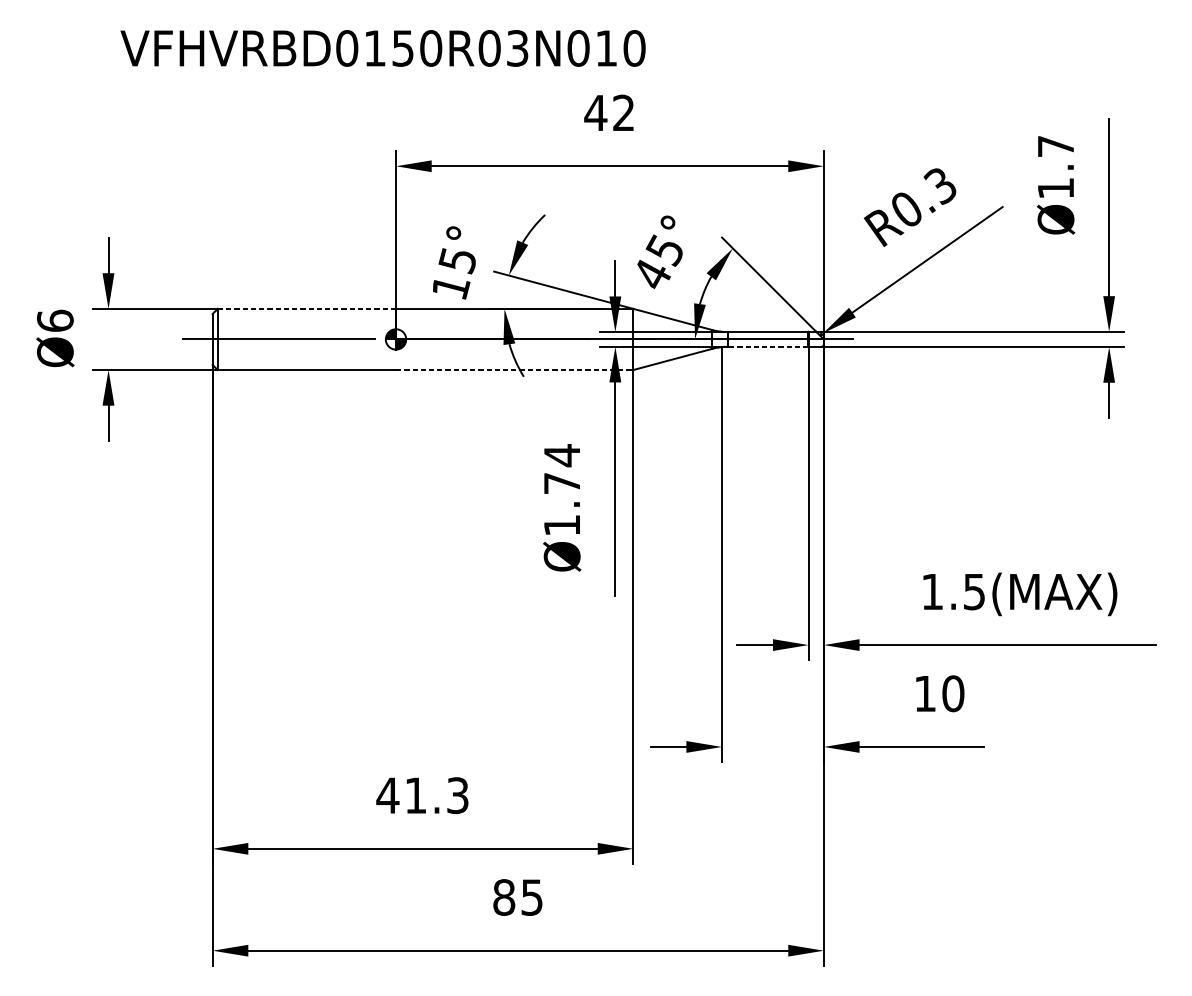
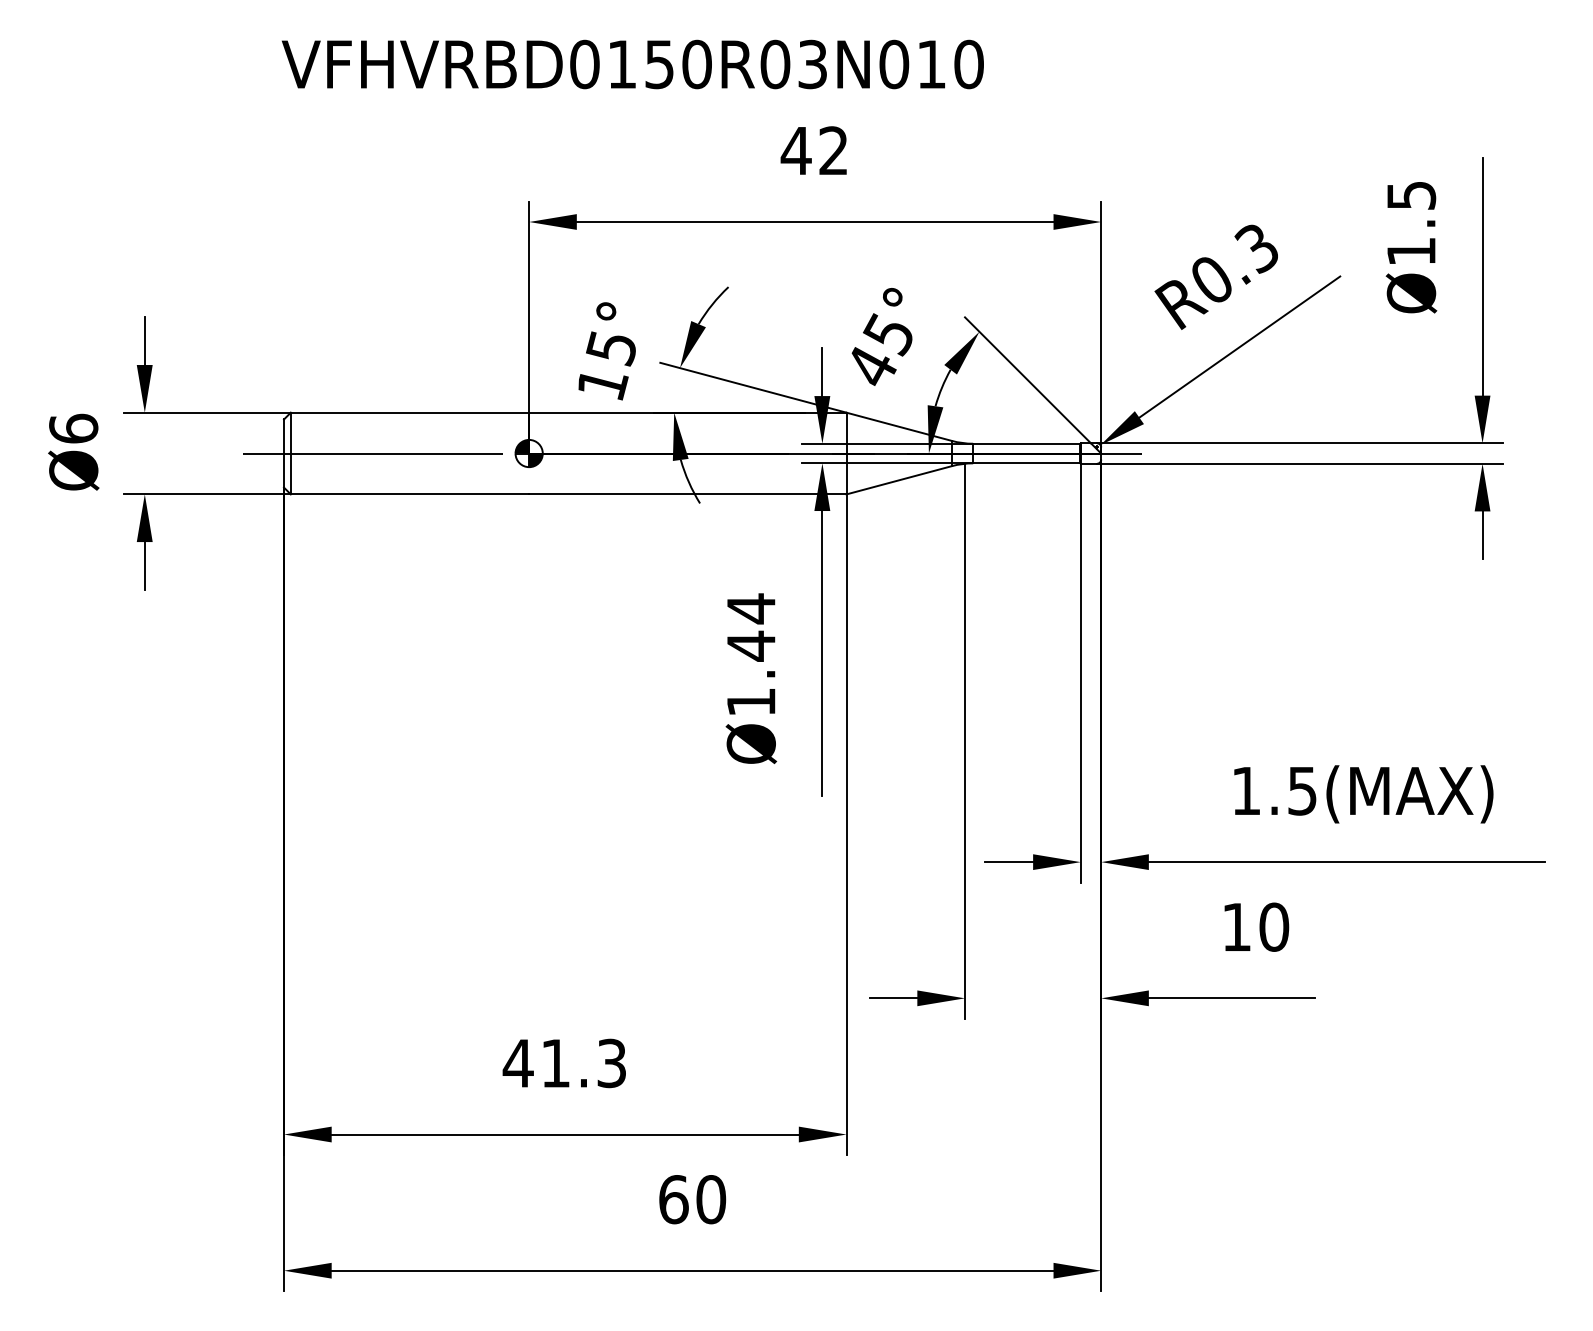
text: (382, 48) -> (632, 64), moved
text: (1056, 146) -> (1411, 195), Ø1.7 -> Ø1.5
line: (306, 308) -> (409, 412), dashed -> solid
line: (768, 346) -> (1026, 463), dashed -> solid
line: (514, 370) -> (687, 494), dashed -> solid
text: (562, 483) -> (751, 645), Ø1.74 -> Ø1.44
text: (518, 897) -> (692, 1199), 85 -> 60

